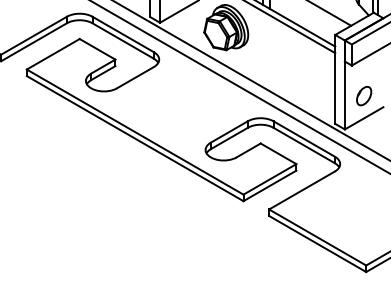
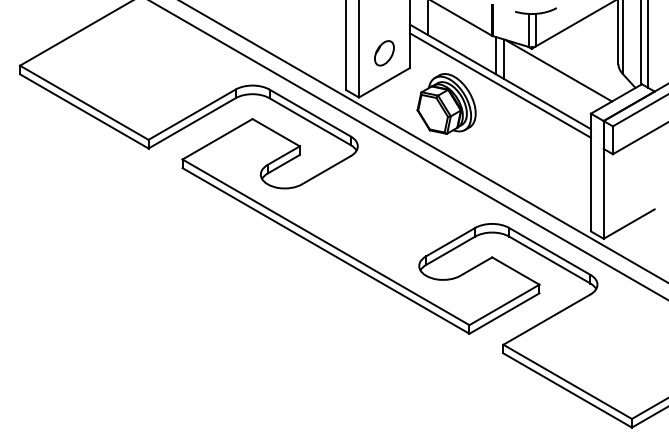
part: (363, 95) -> (628, 194), removed

